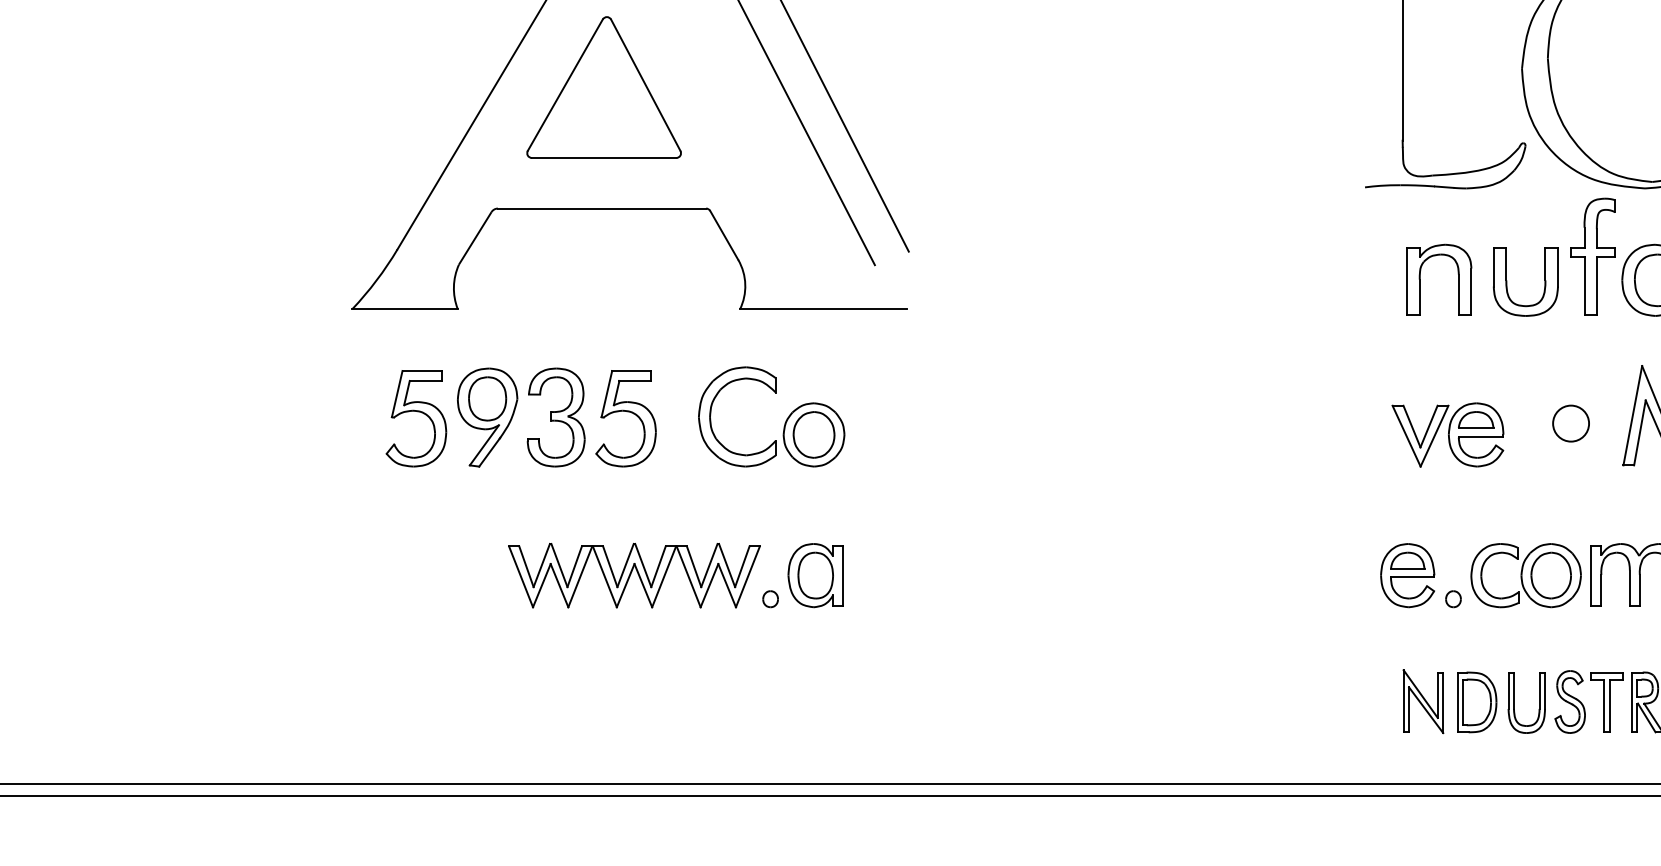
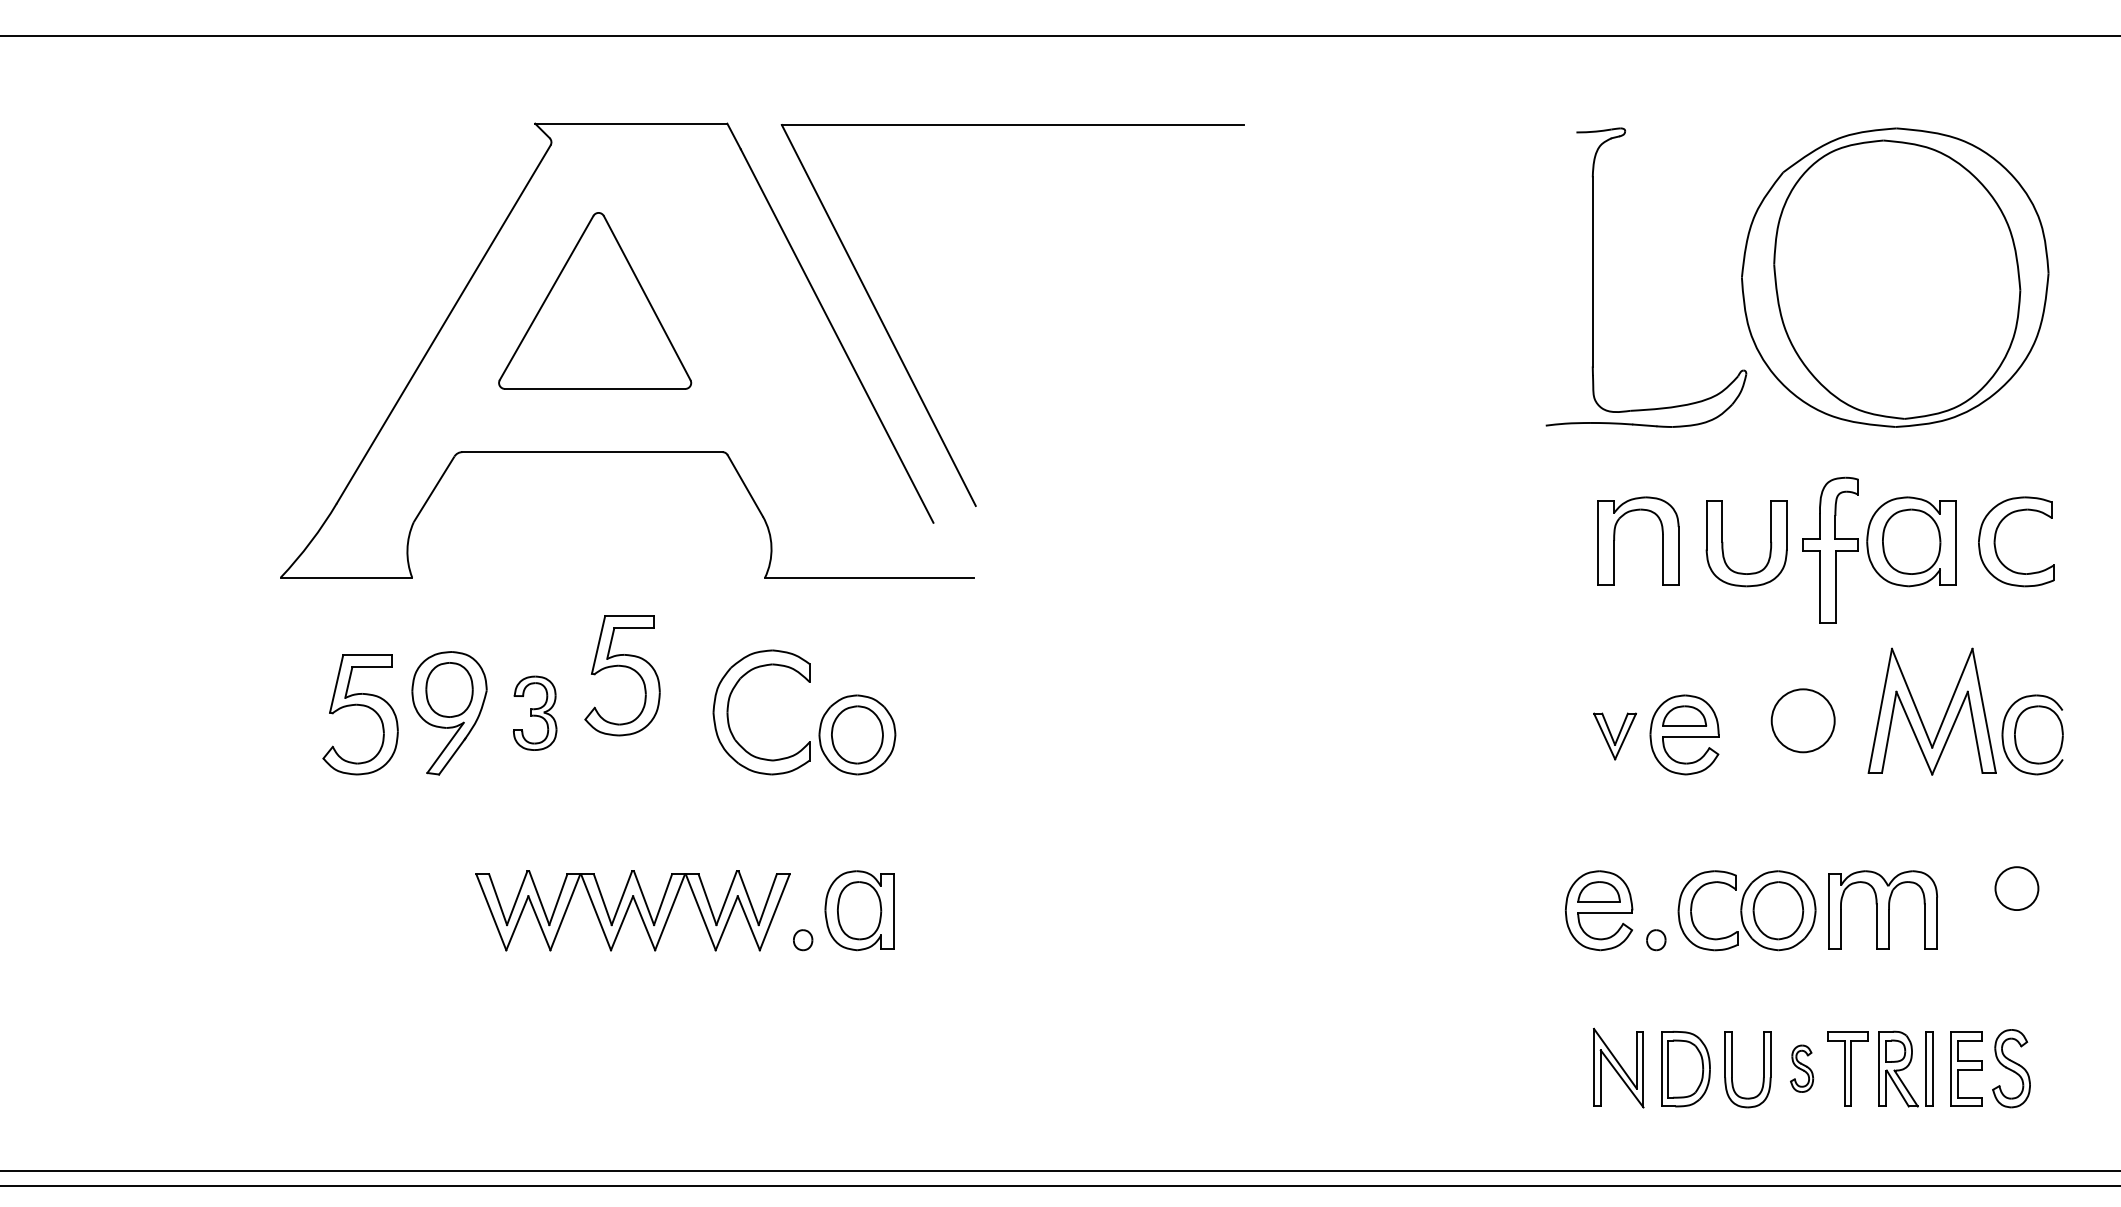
part: (1592, 256) -> (1830, 549), moved
part: (626, 412) -> (623, 667), moved
part: (555, 417) -> (534, 713), size x0.6
circle: (1570, 423) -> (1802, 720), size x1.4
part: (1420, 436) -> (1614, 736), size x0.6
part: (1569, 701) -> (1801, 1068), size x0.6

